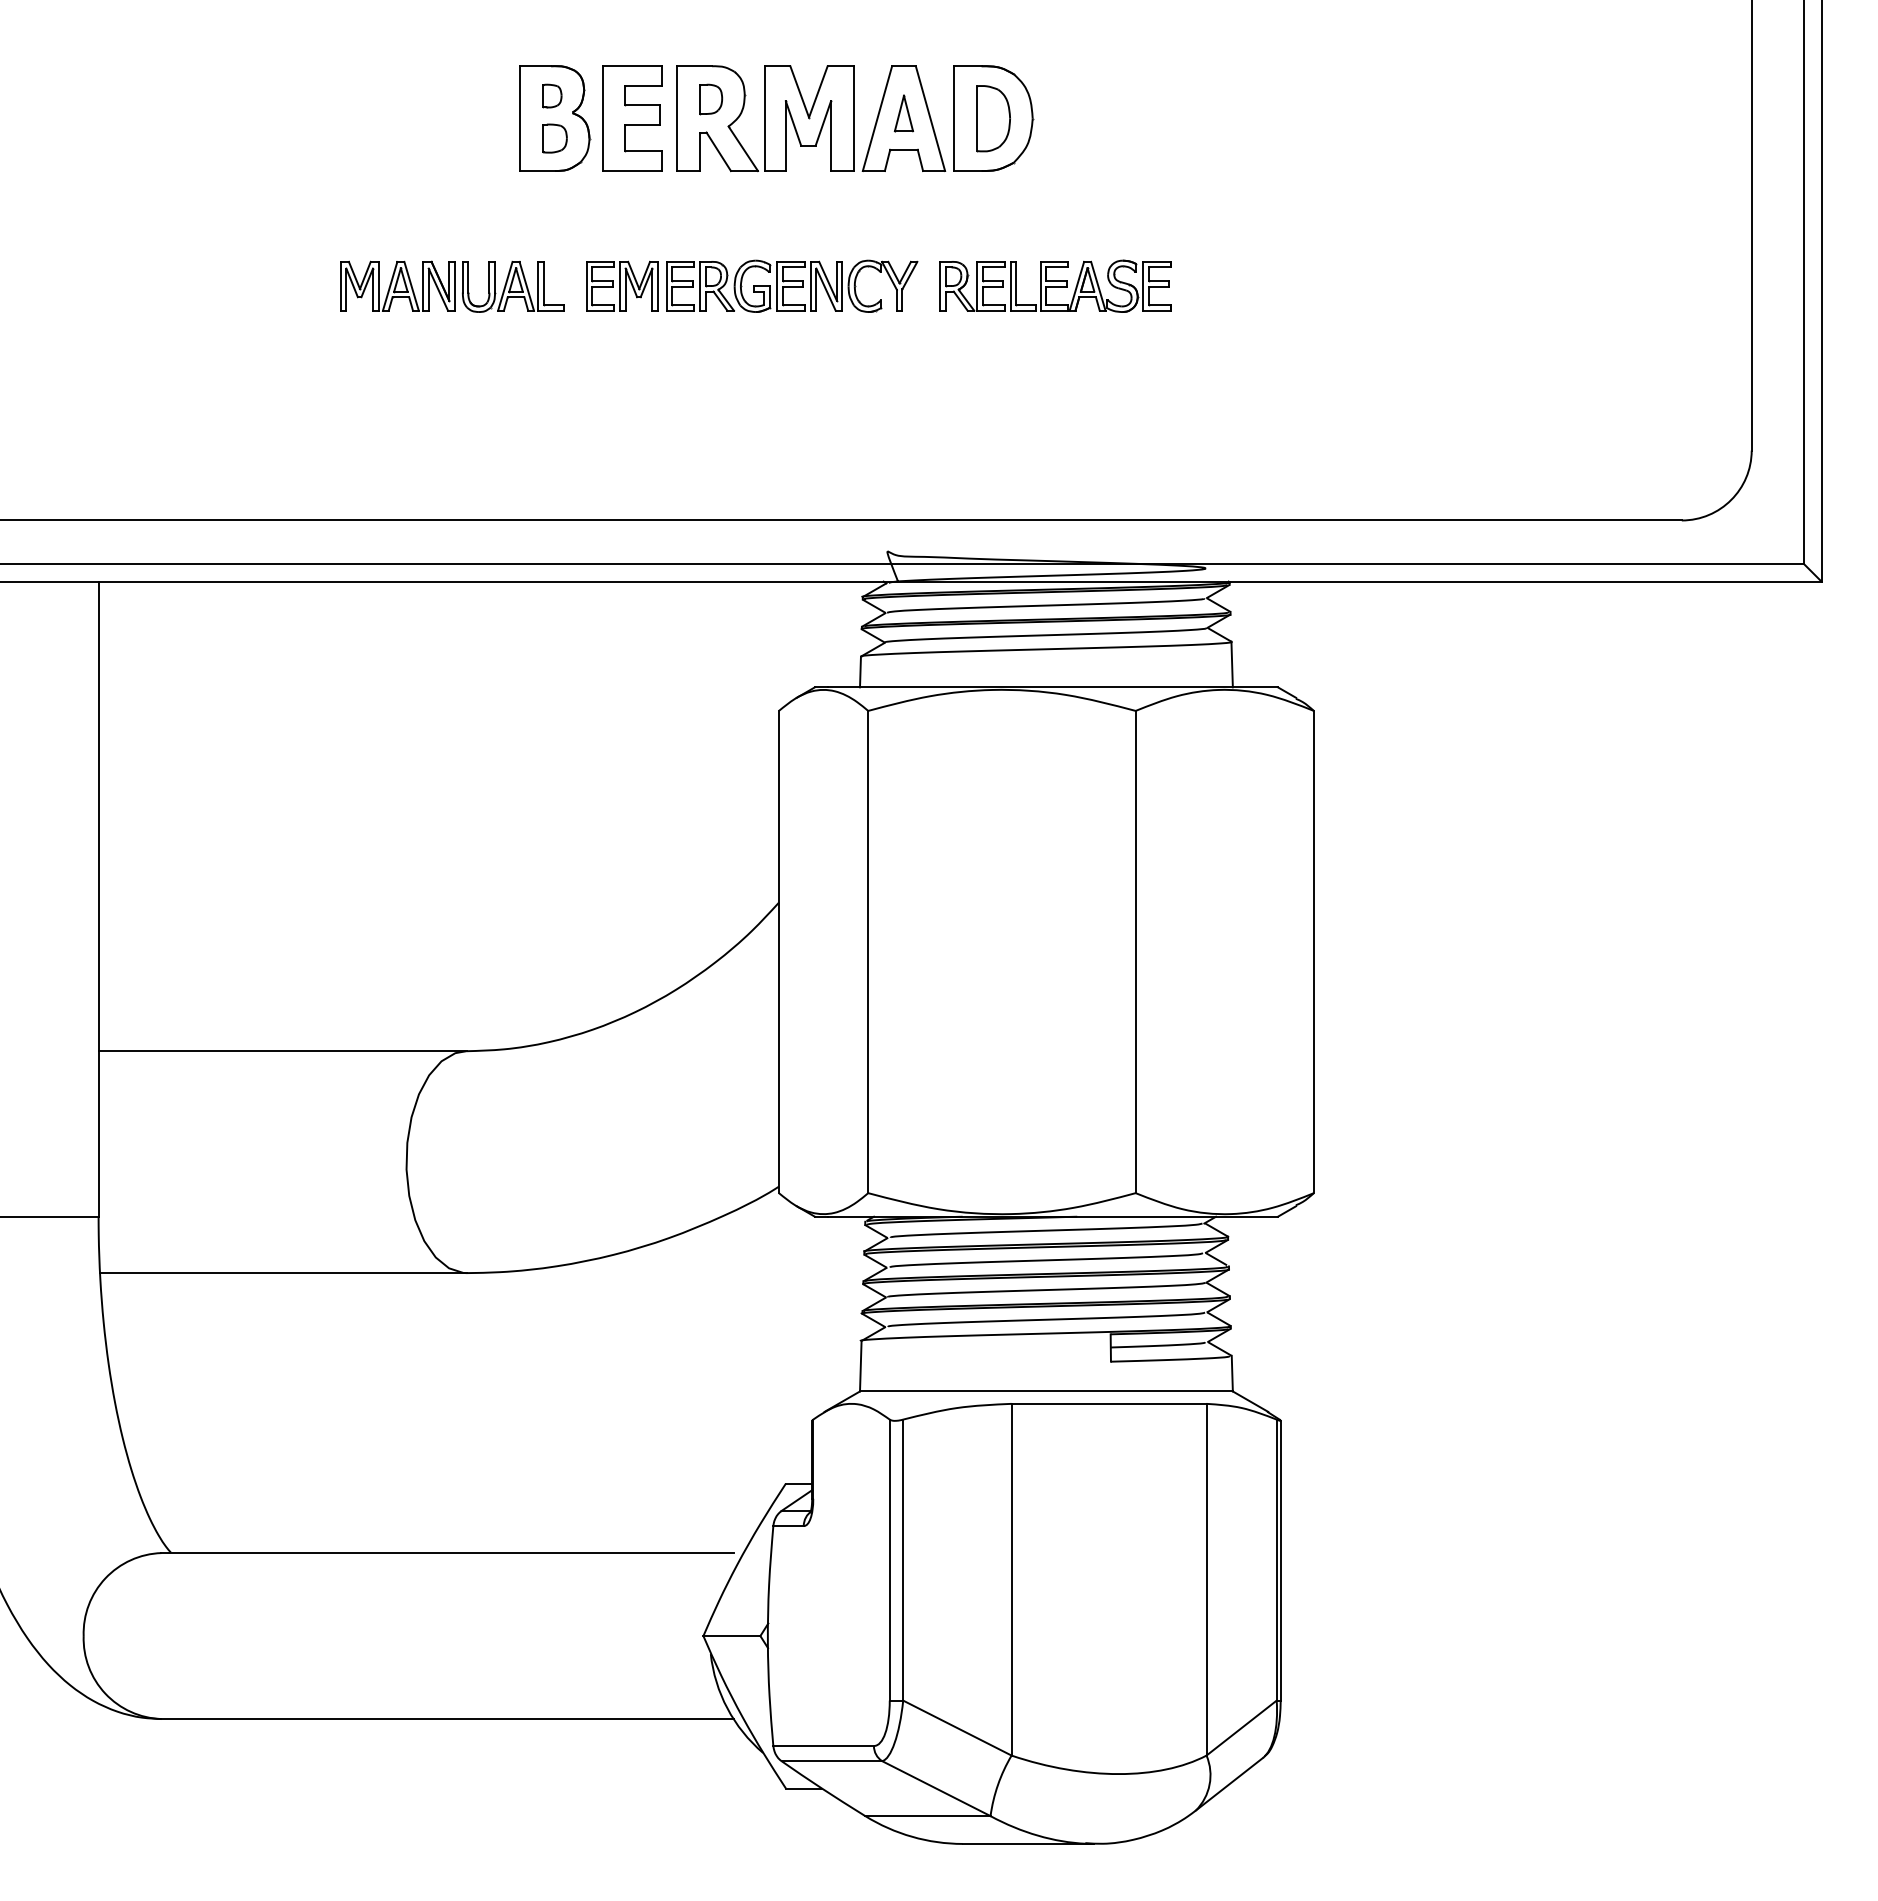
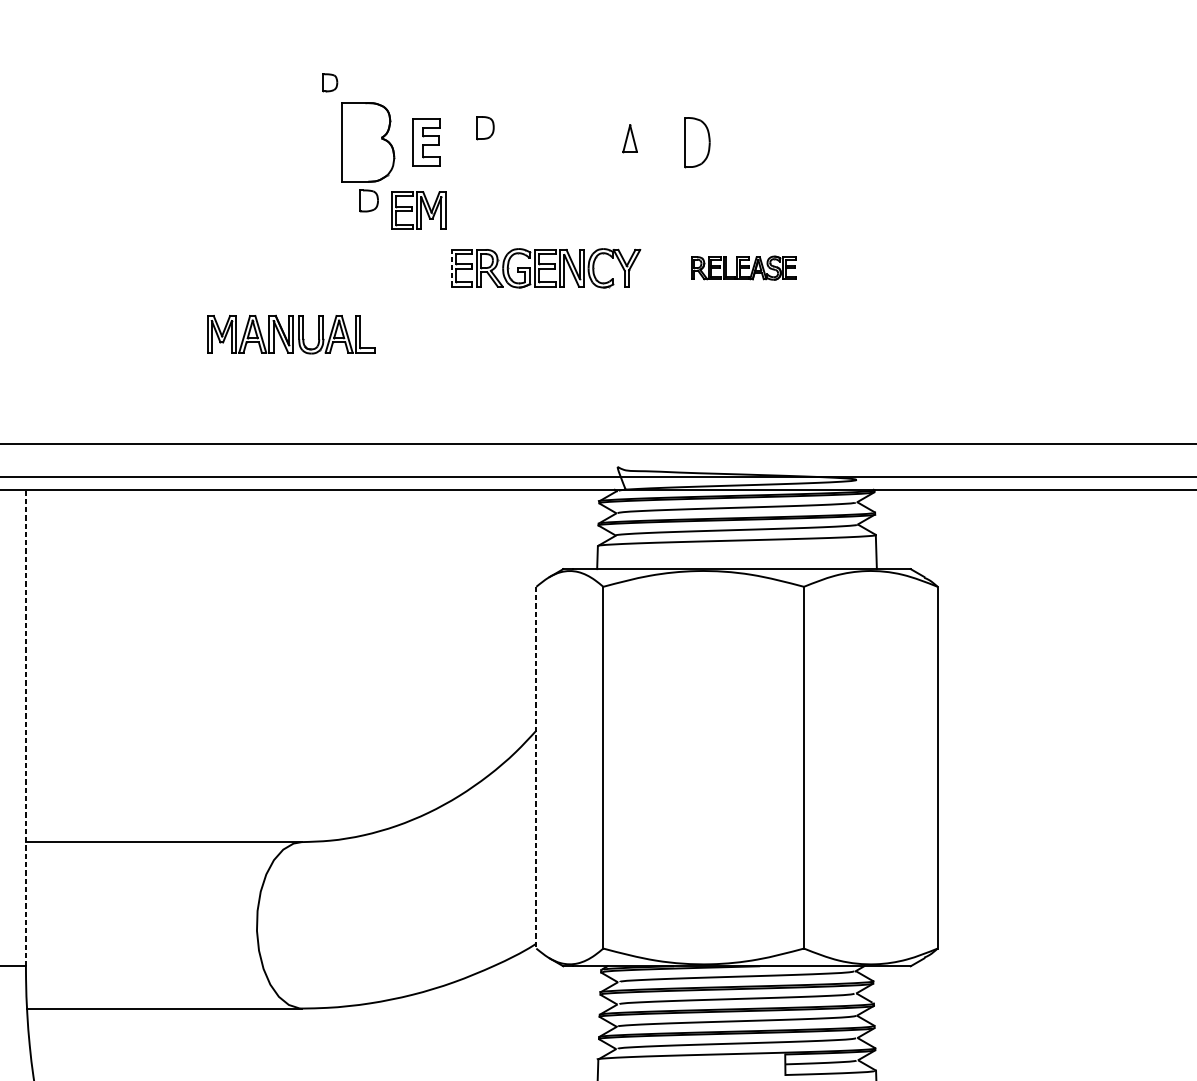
part: (552, 95) -> (330, 82), moved
part: (632, 118) -> (426, 142), size x0.6
part: (855, 118) -> (593, 142), removed
part: (554, 138) -> (368, 200), moved
part: (622, 285) -> (418, 209), moved
line: (666, 285) -> (452, 267), solid -> dashed
part: (1055, 285) -> (743, 267), size x0.6
part: (452, 286) -> (291, 334), moved
line: (98, 899) -> (25, 728), solid -> dashed
line: (778, 952) -> (536, 768), solid -> dashed

